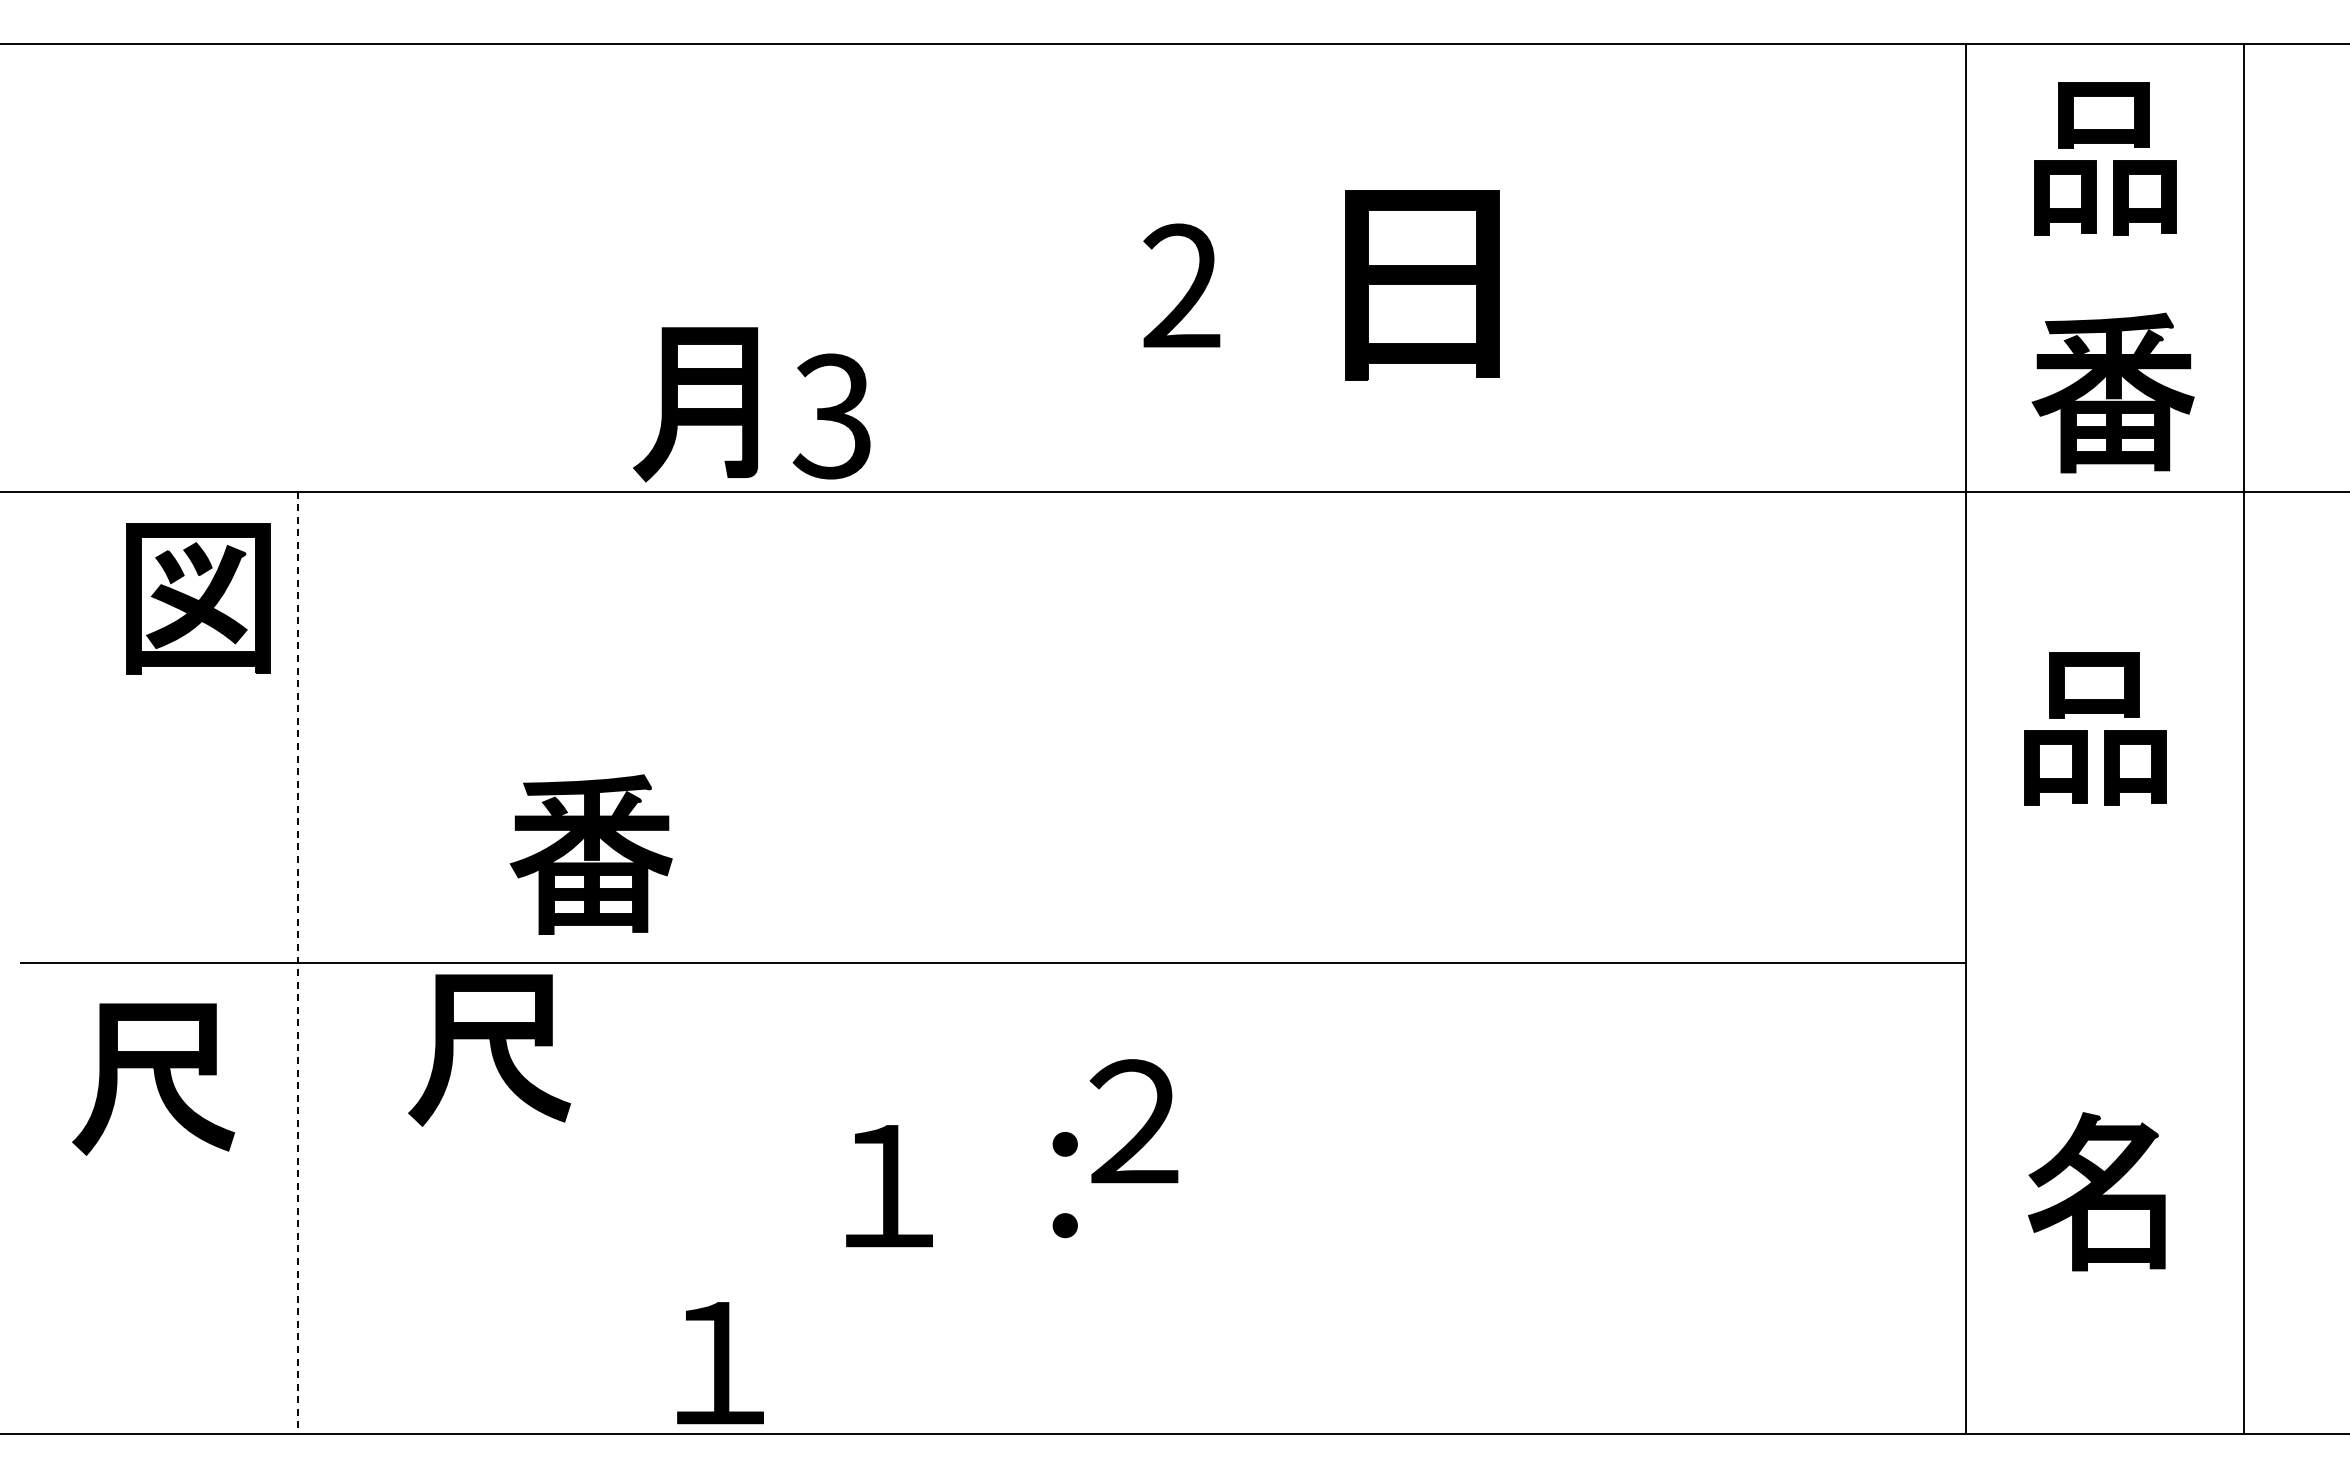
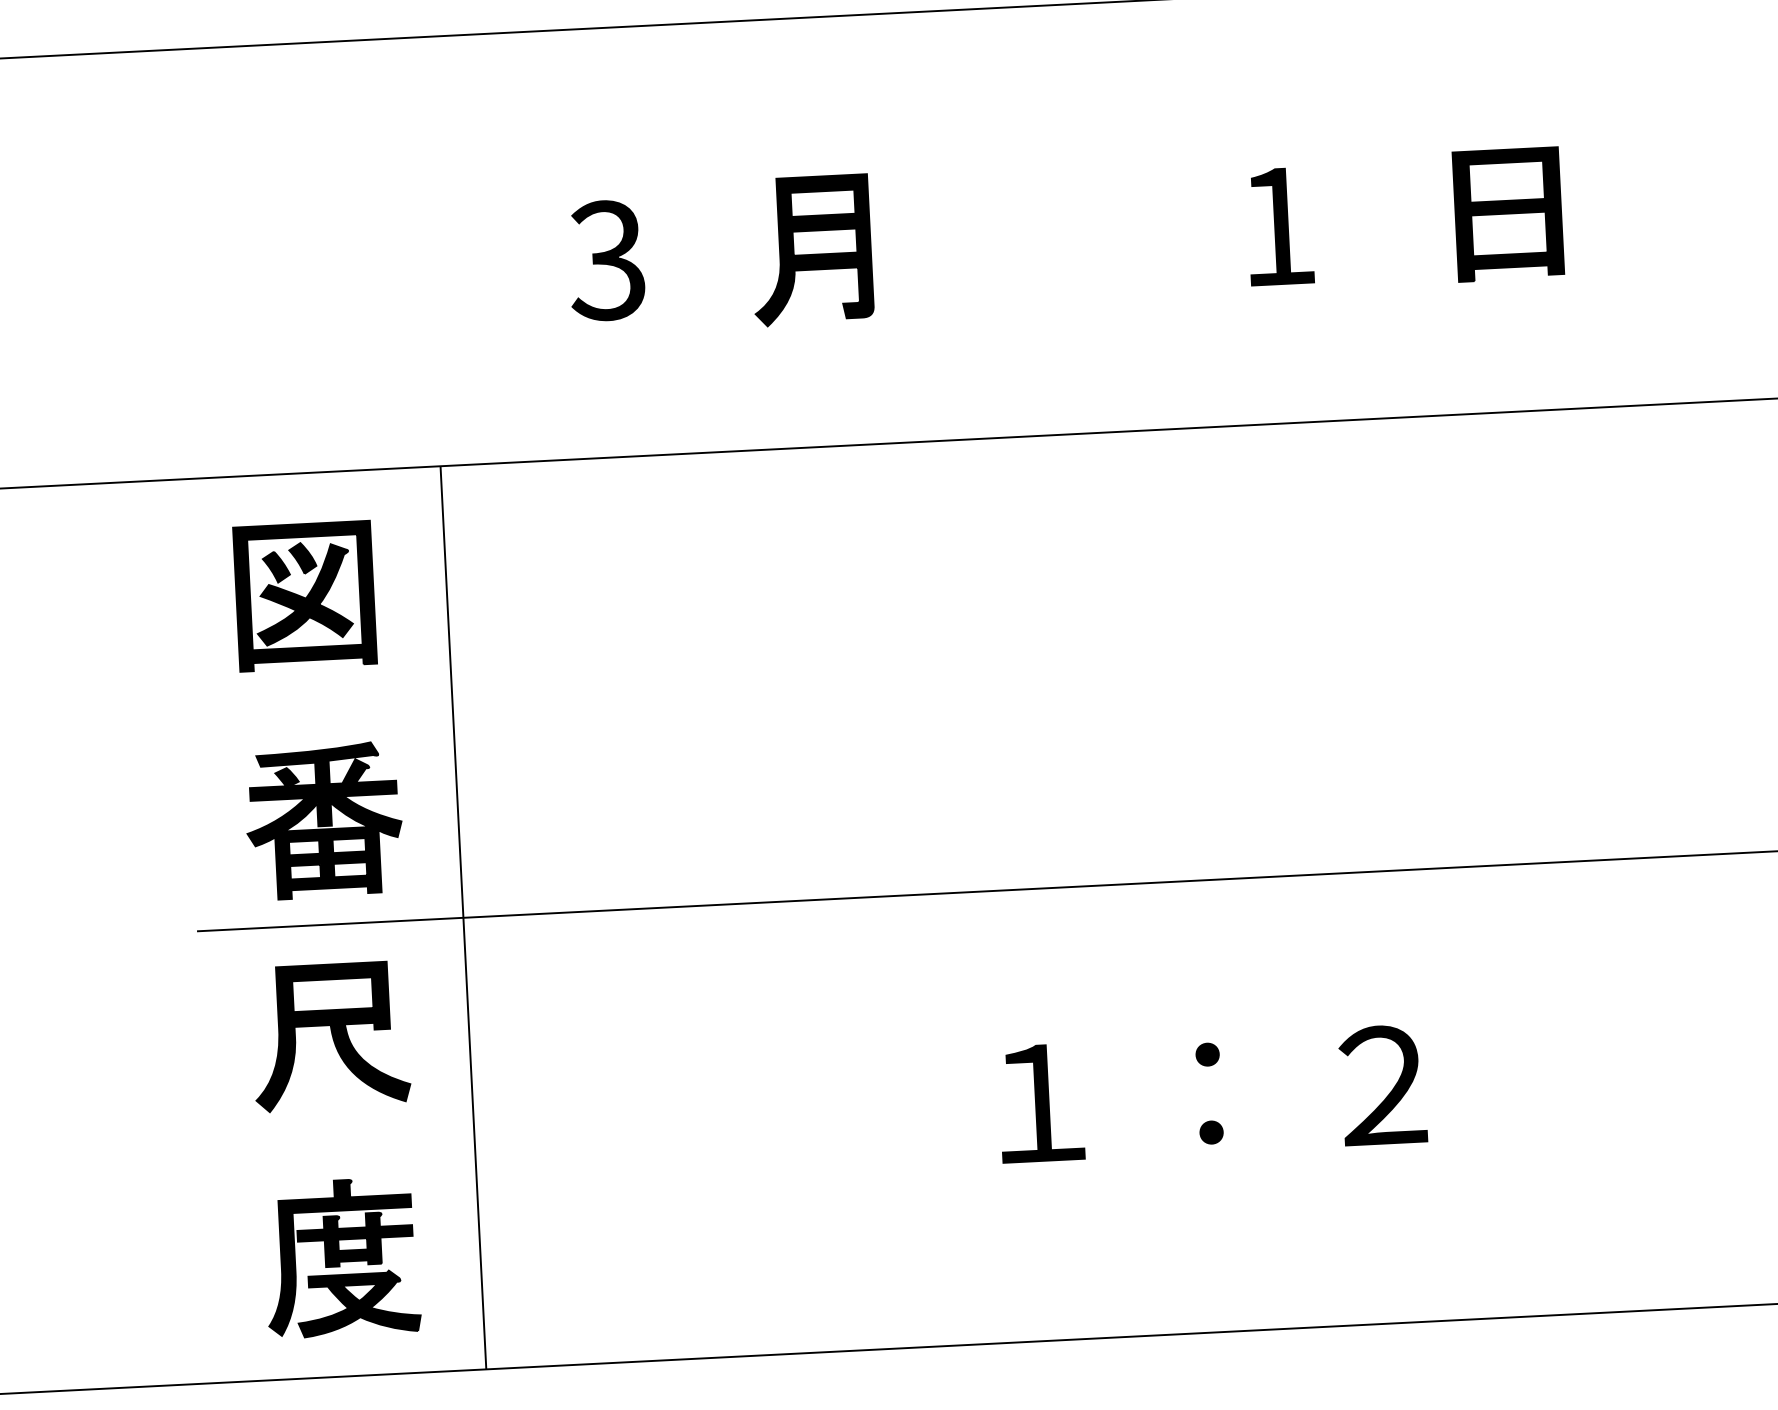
text: (1181, 285) -> (1277, 225), 2 -> 1
part: (1422, 286) -> (1508, 214), size x0.71
part: (695, 404) -> (811, 250), moved
text: (831, 416) -> (606, 260), moved
part: (198, 598) -> (305, 595), moved
part: (590, 854) -> (323, 820), moved
line: (298, 963) -> (463, 918), dashed -> solid
part: (489, 1050) -> (651, 992), removed
text: (1133, 1121) -> (1382, 1085), moved
part: (153, 1309) -> (341, 1257), added
part: (720, 1363) -> (887, 1281), removed

